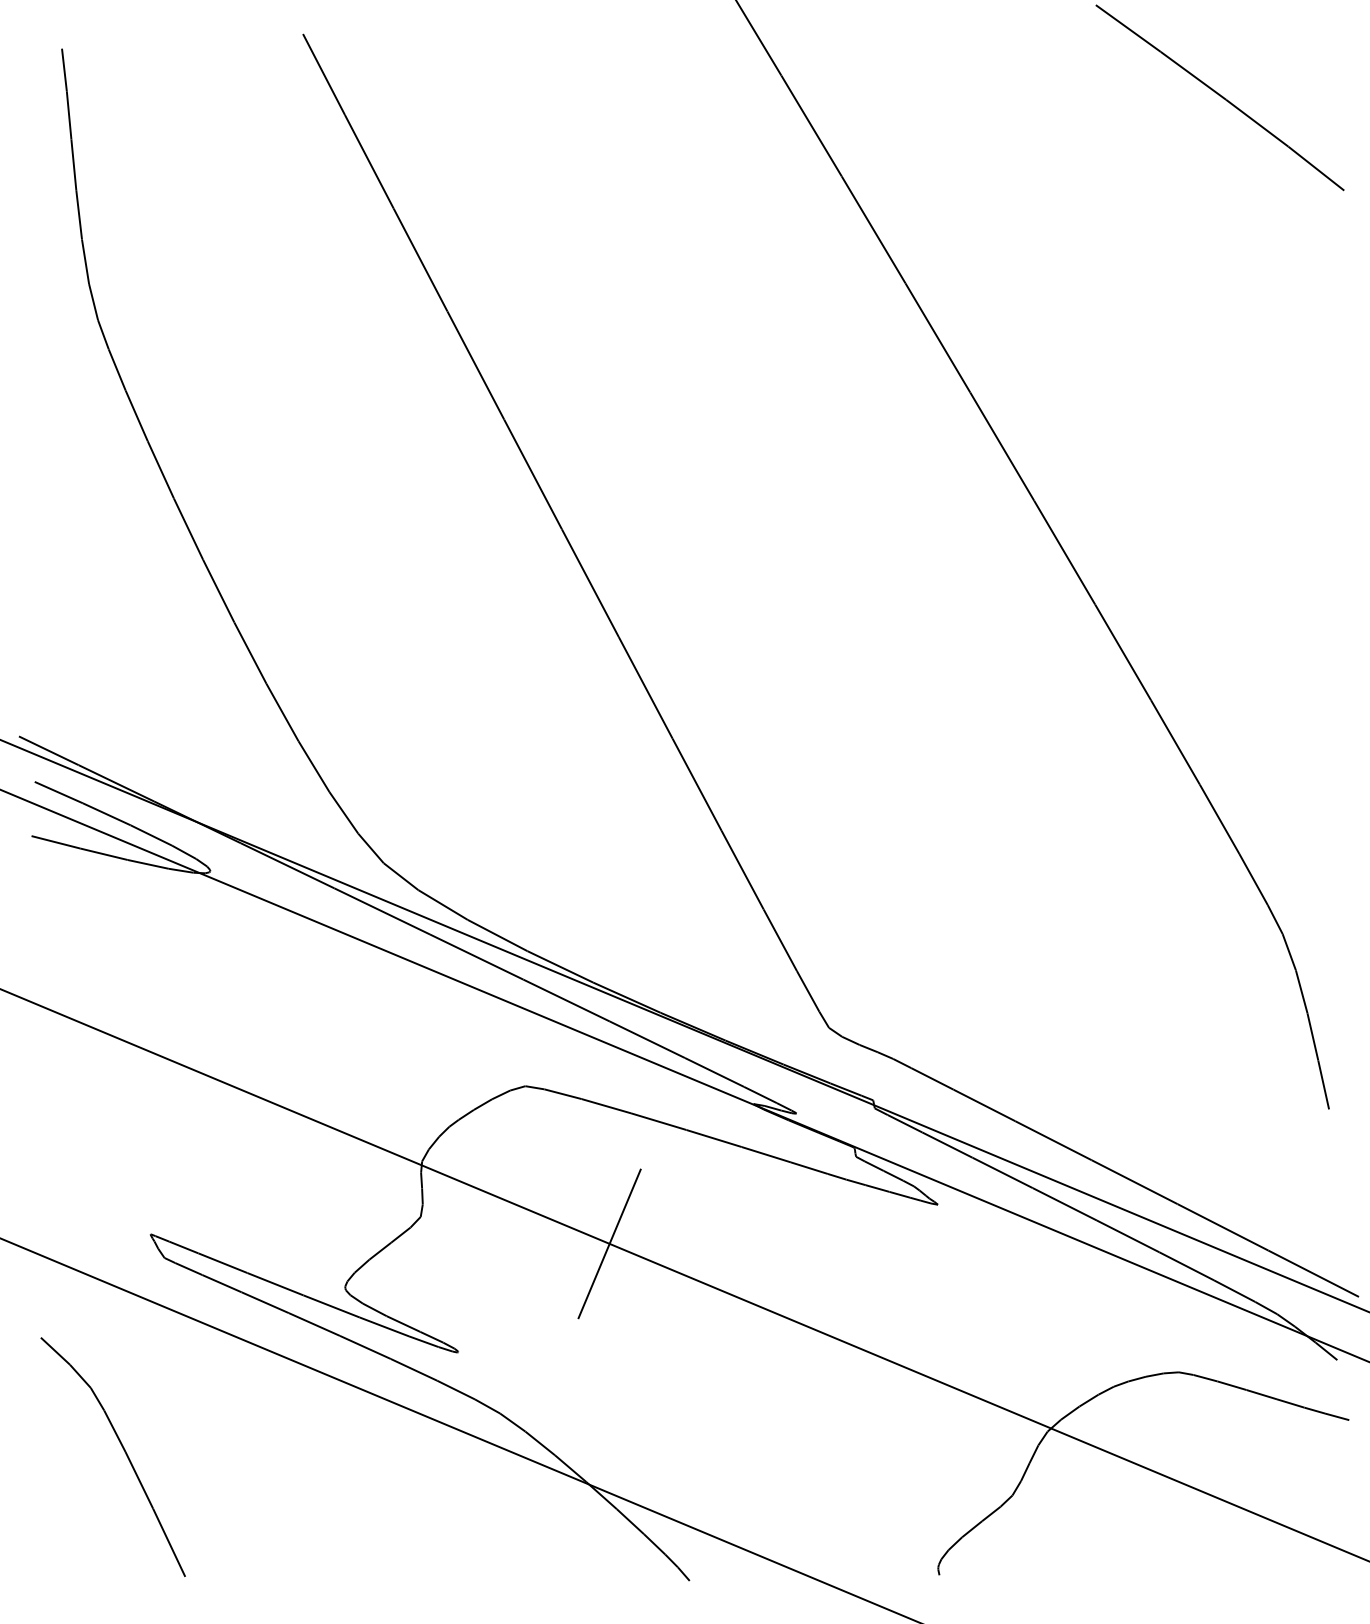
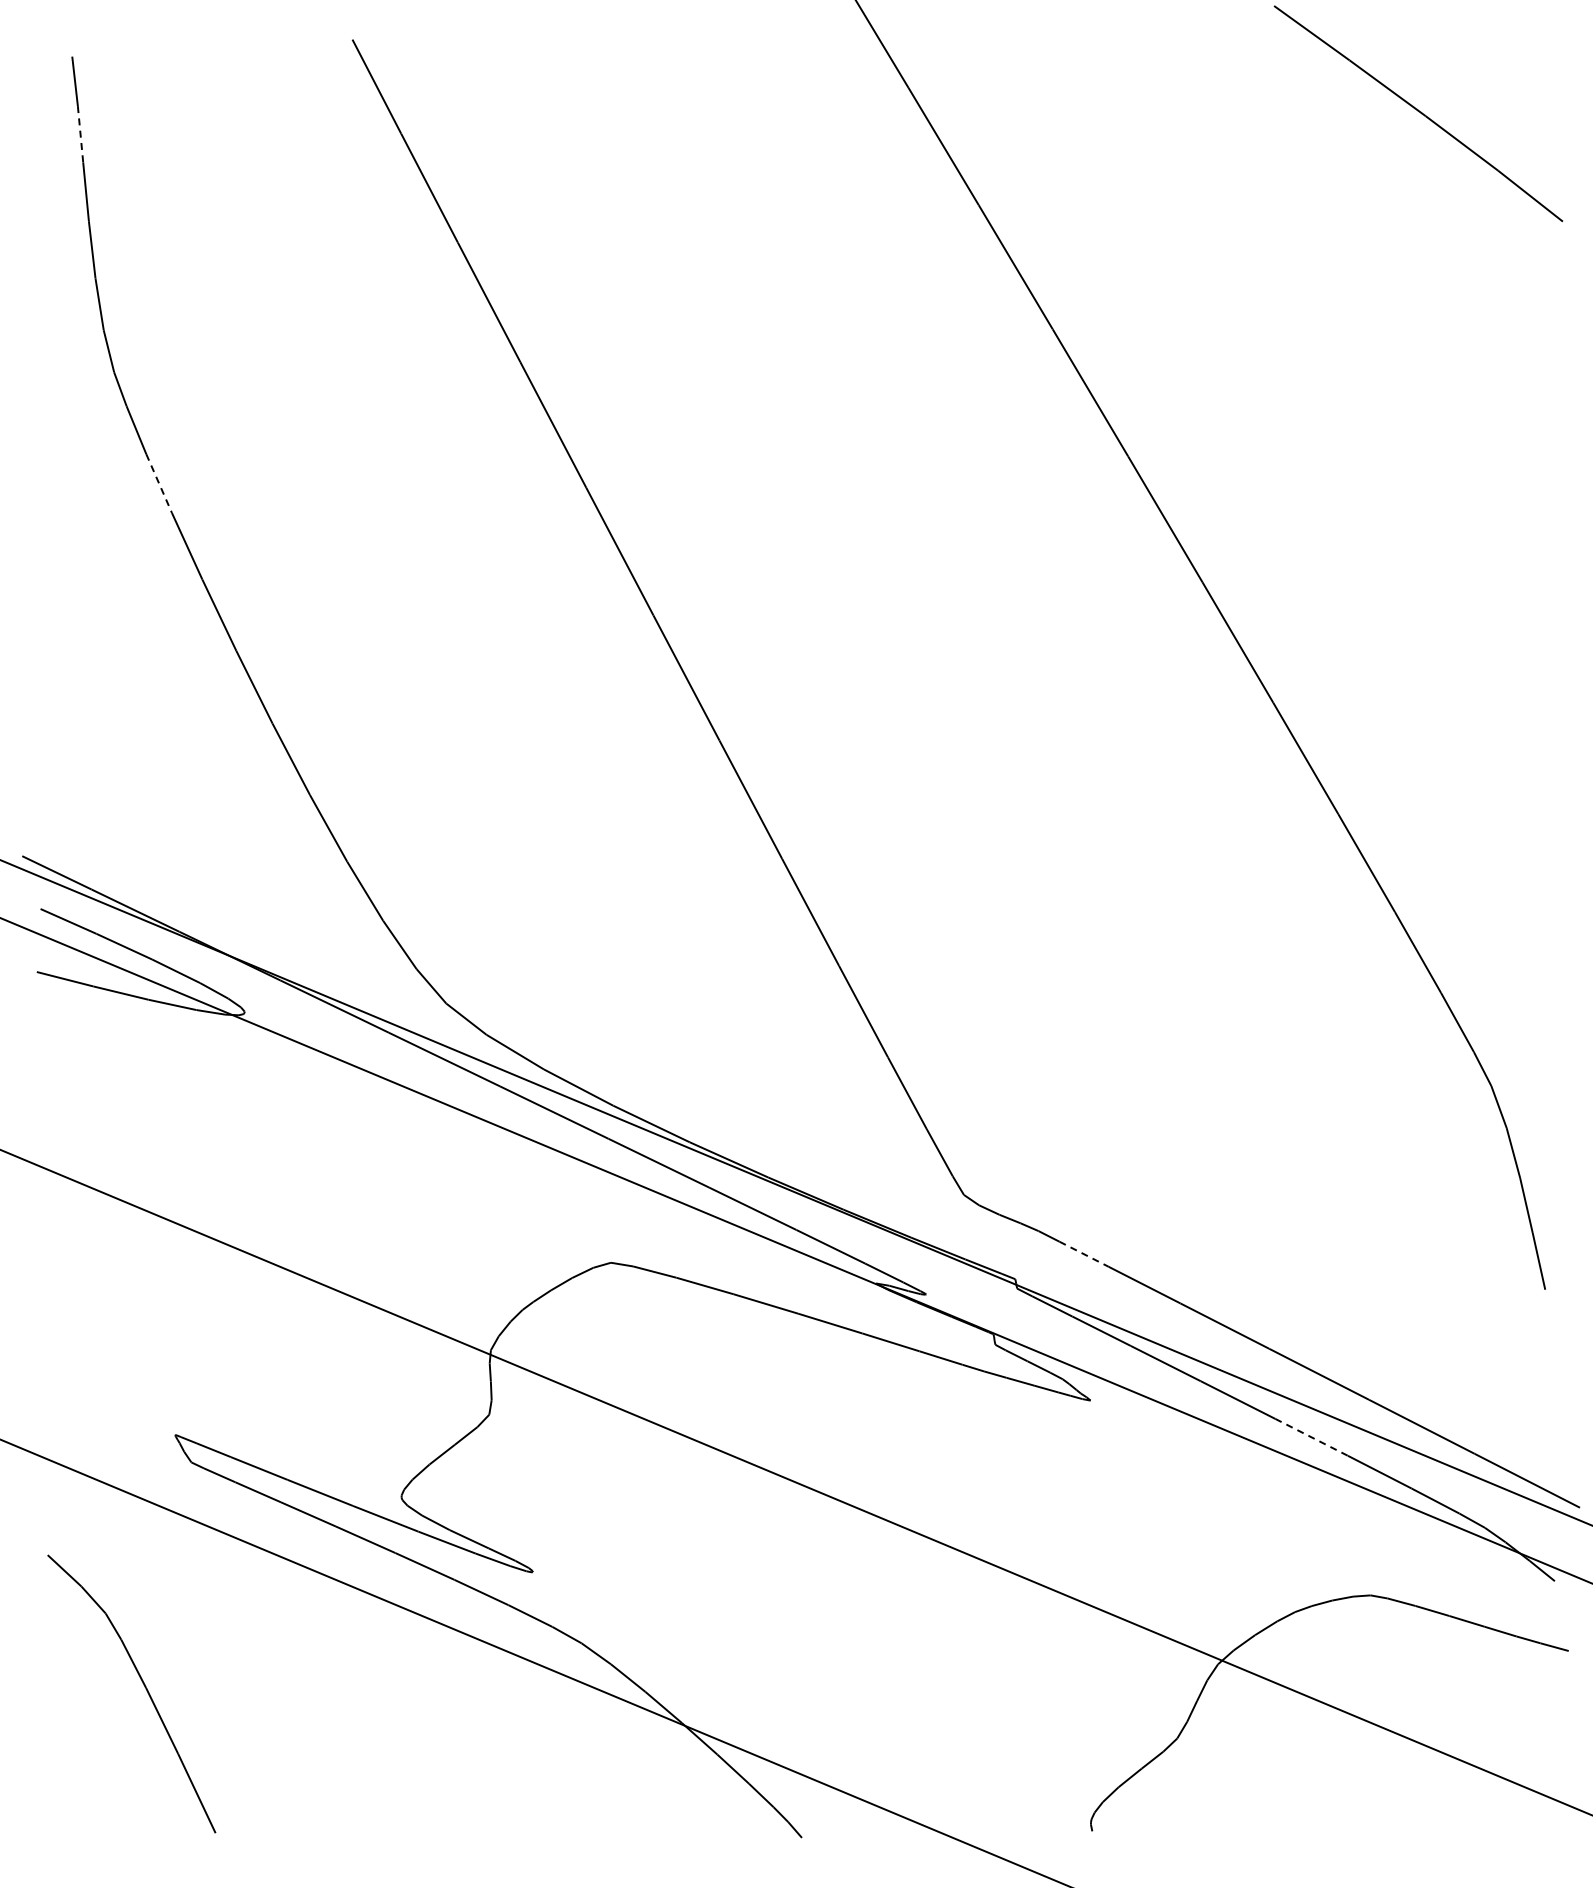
line: (69, 115) -> (80, 134), solid -> dashed
line: (137, 416) -> (159, 484), solid -> dashed
line: (932, 1079) -> (1084, 1254), solid -> dashed
line: (1128, 1236) -> (1311, 1437), solid -> dashed
line: (609, 1243) -> (708, 1445), removed

